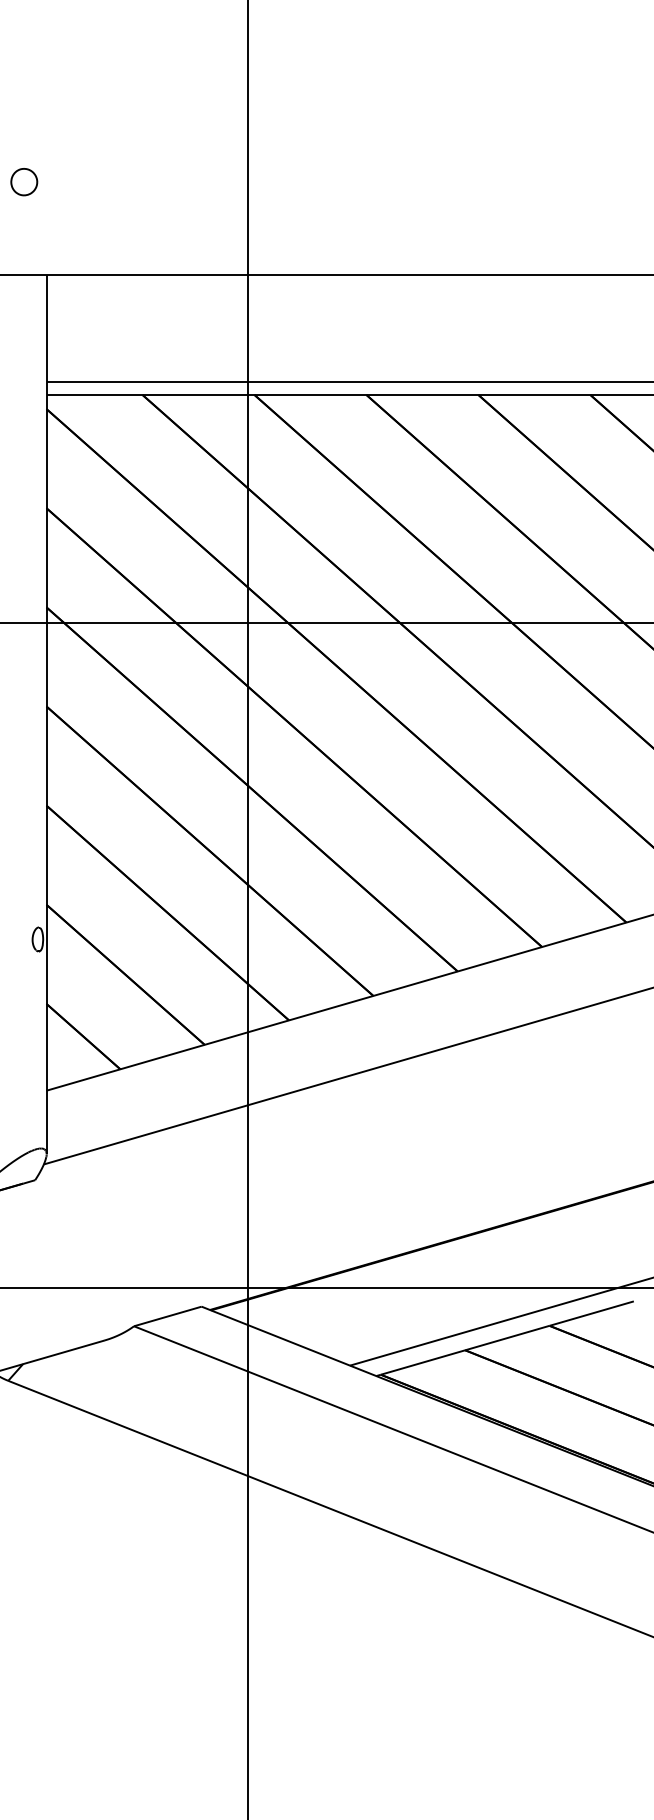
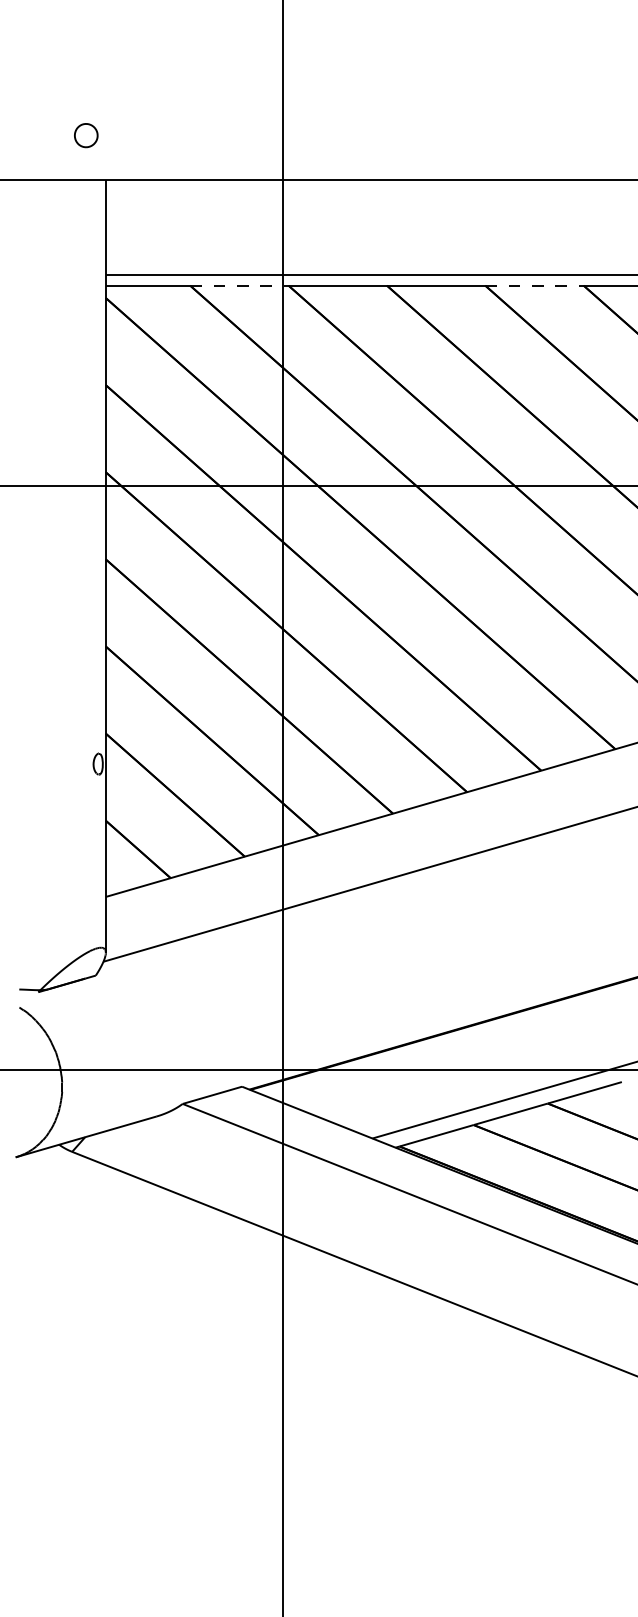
part: (24, 181) -> (86, 135), moved
line: (198, 394) -> (239, 285), solid -> dashed
line: (534, 394) -> (534, 285), solid -> dashed

